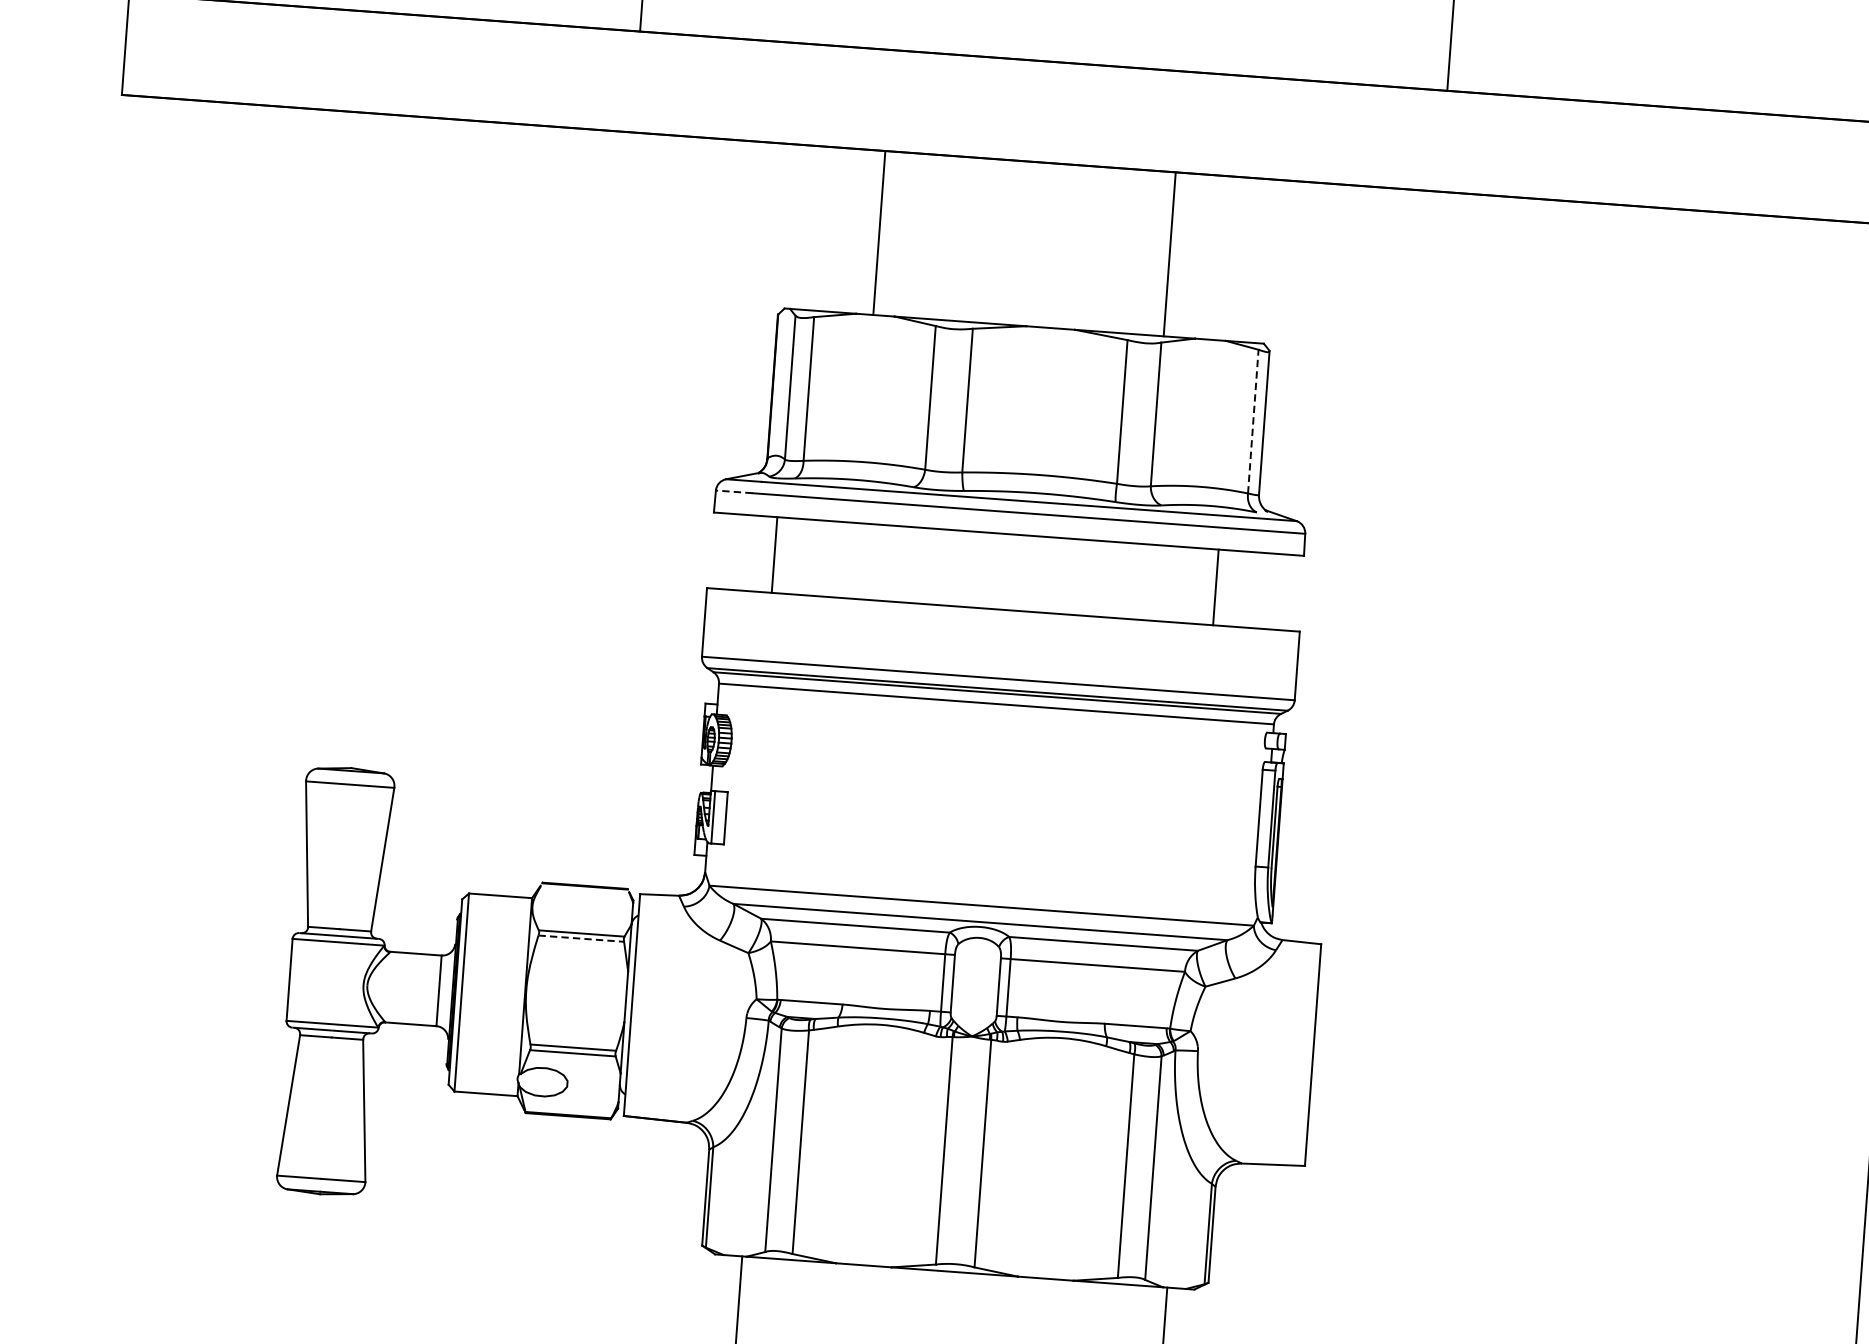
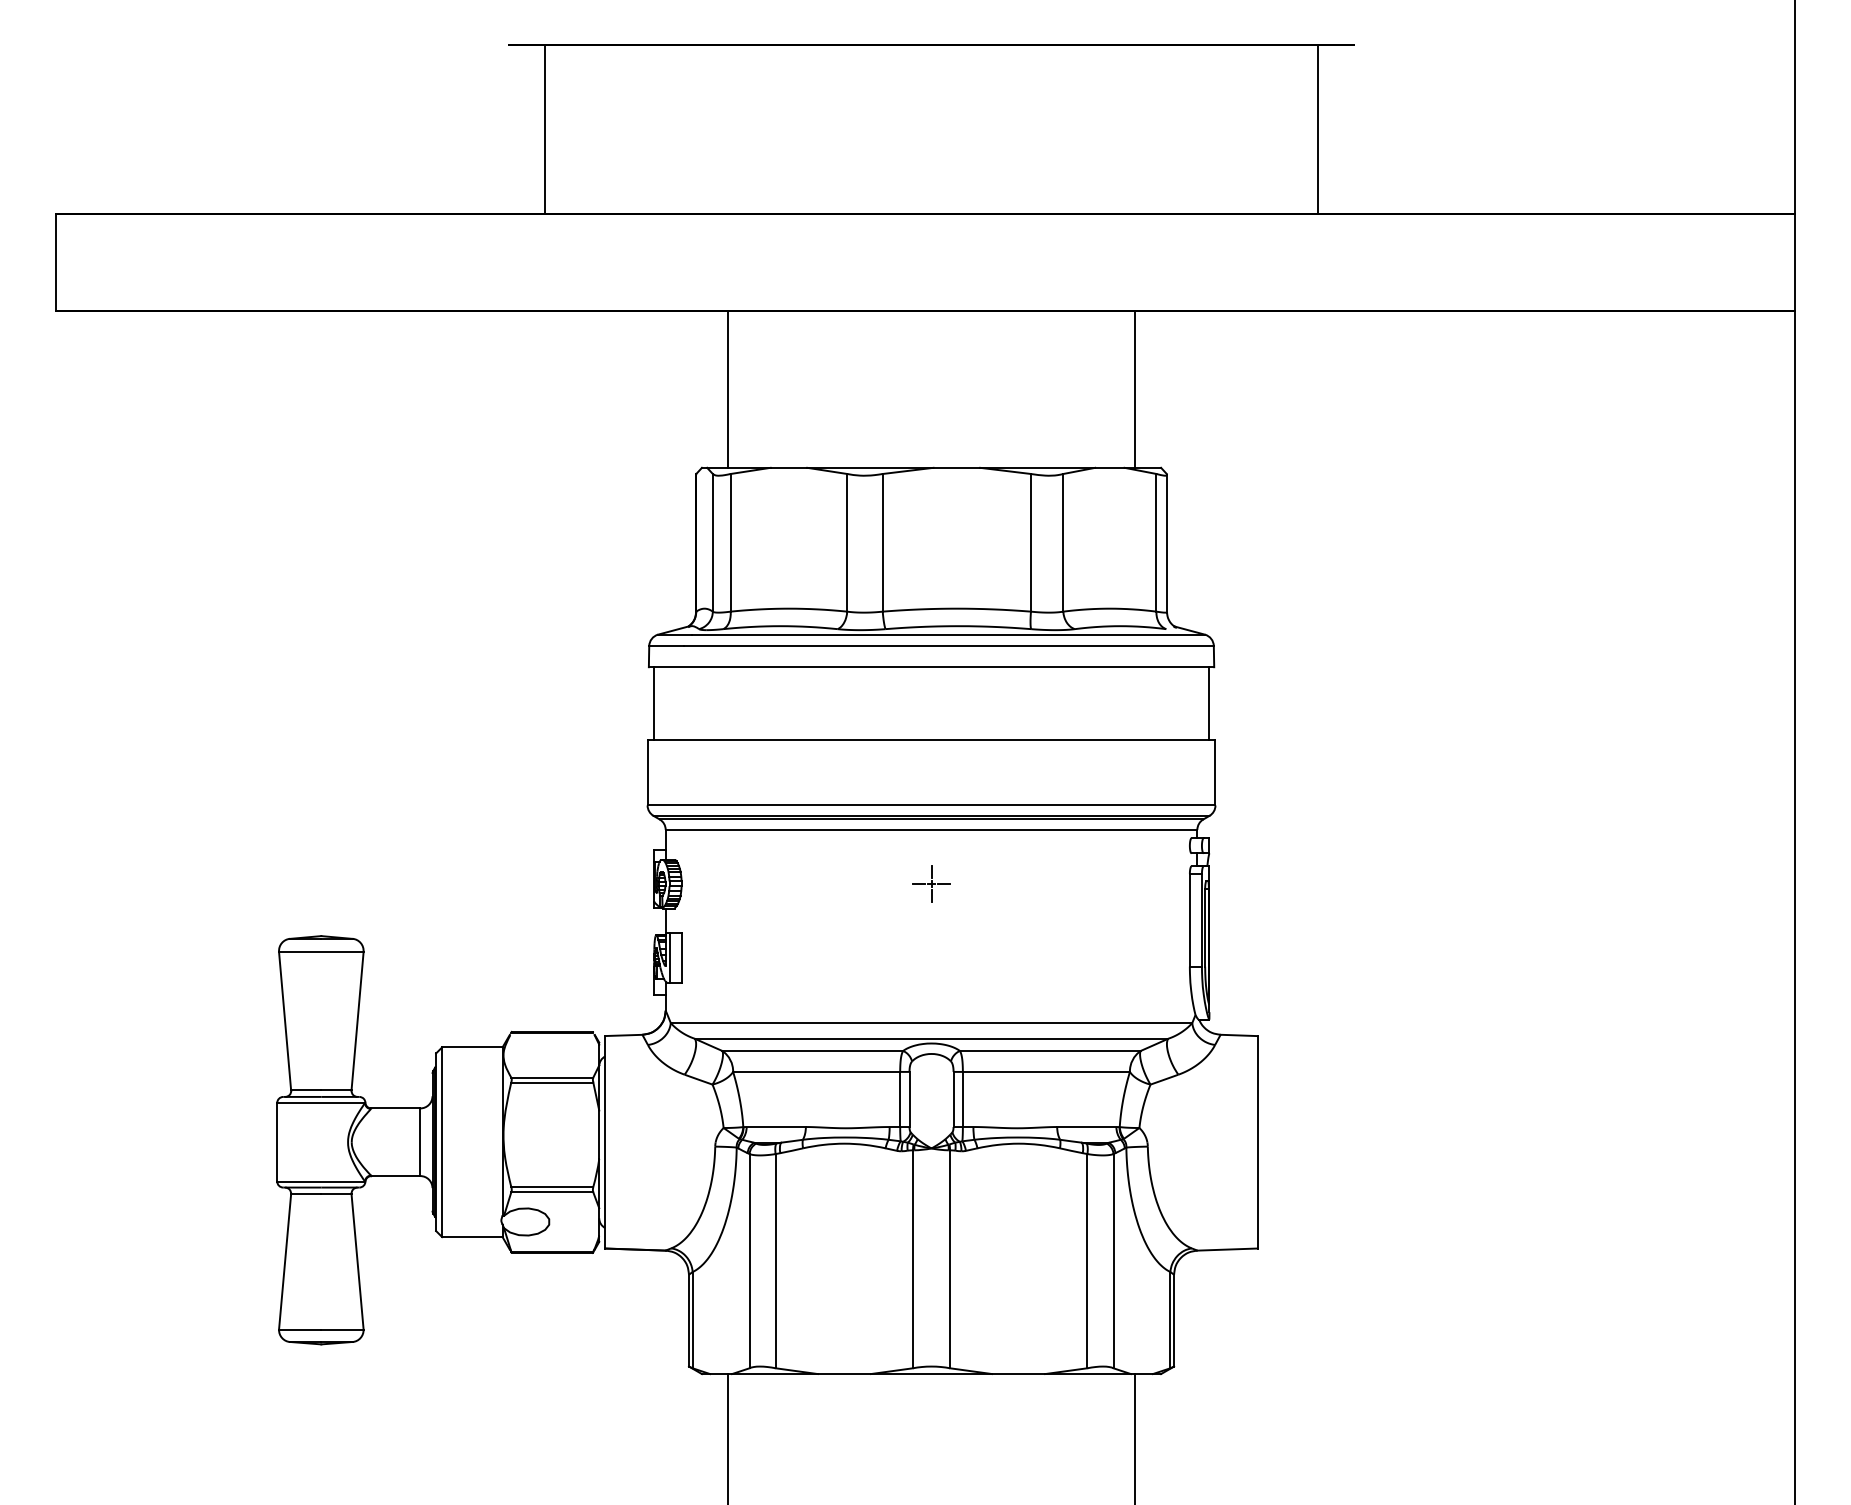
line: (878, 232) -> (727, 388), moved
line: (1170, 253) -> (1135, 388), moved
line: (1253, 421) -> (1156, 542), dashed -> solid
line: (733, 492) -> (666, 646), dashed -> solid
line: (774, 555) -> (653, 703), moved
line: (1215, 587) -> (1209, 703), moved
part: (992, 759) -> (931, 883), added
line: (581, 938) -> (552, 1082), dashed -> solid

